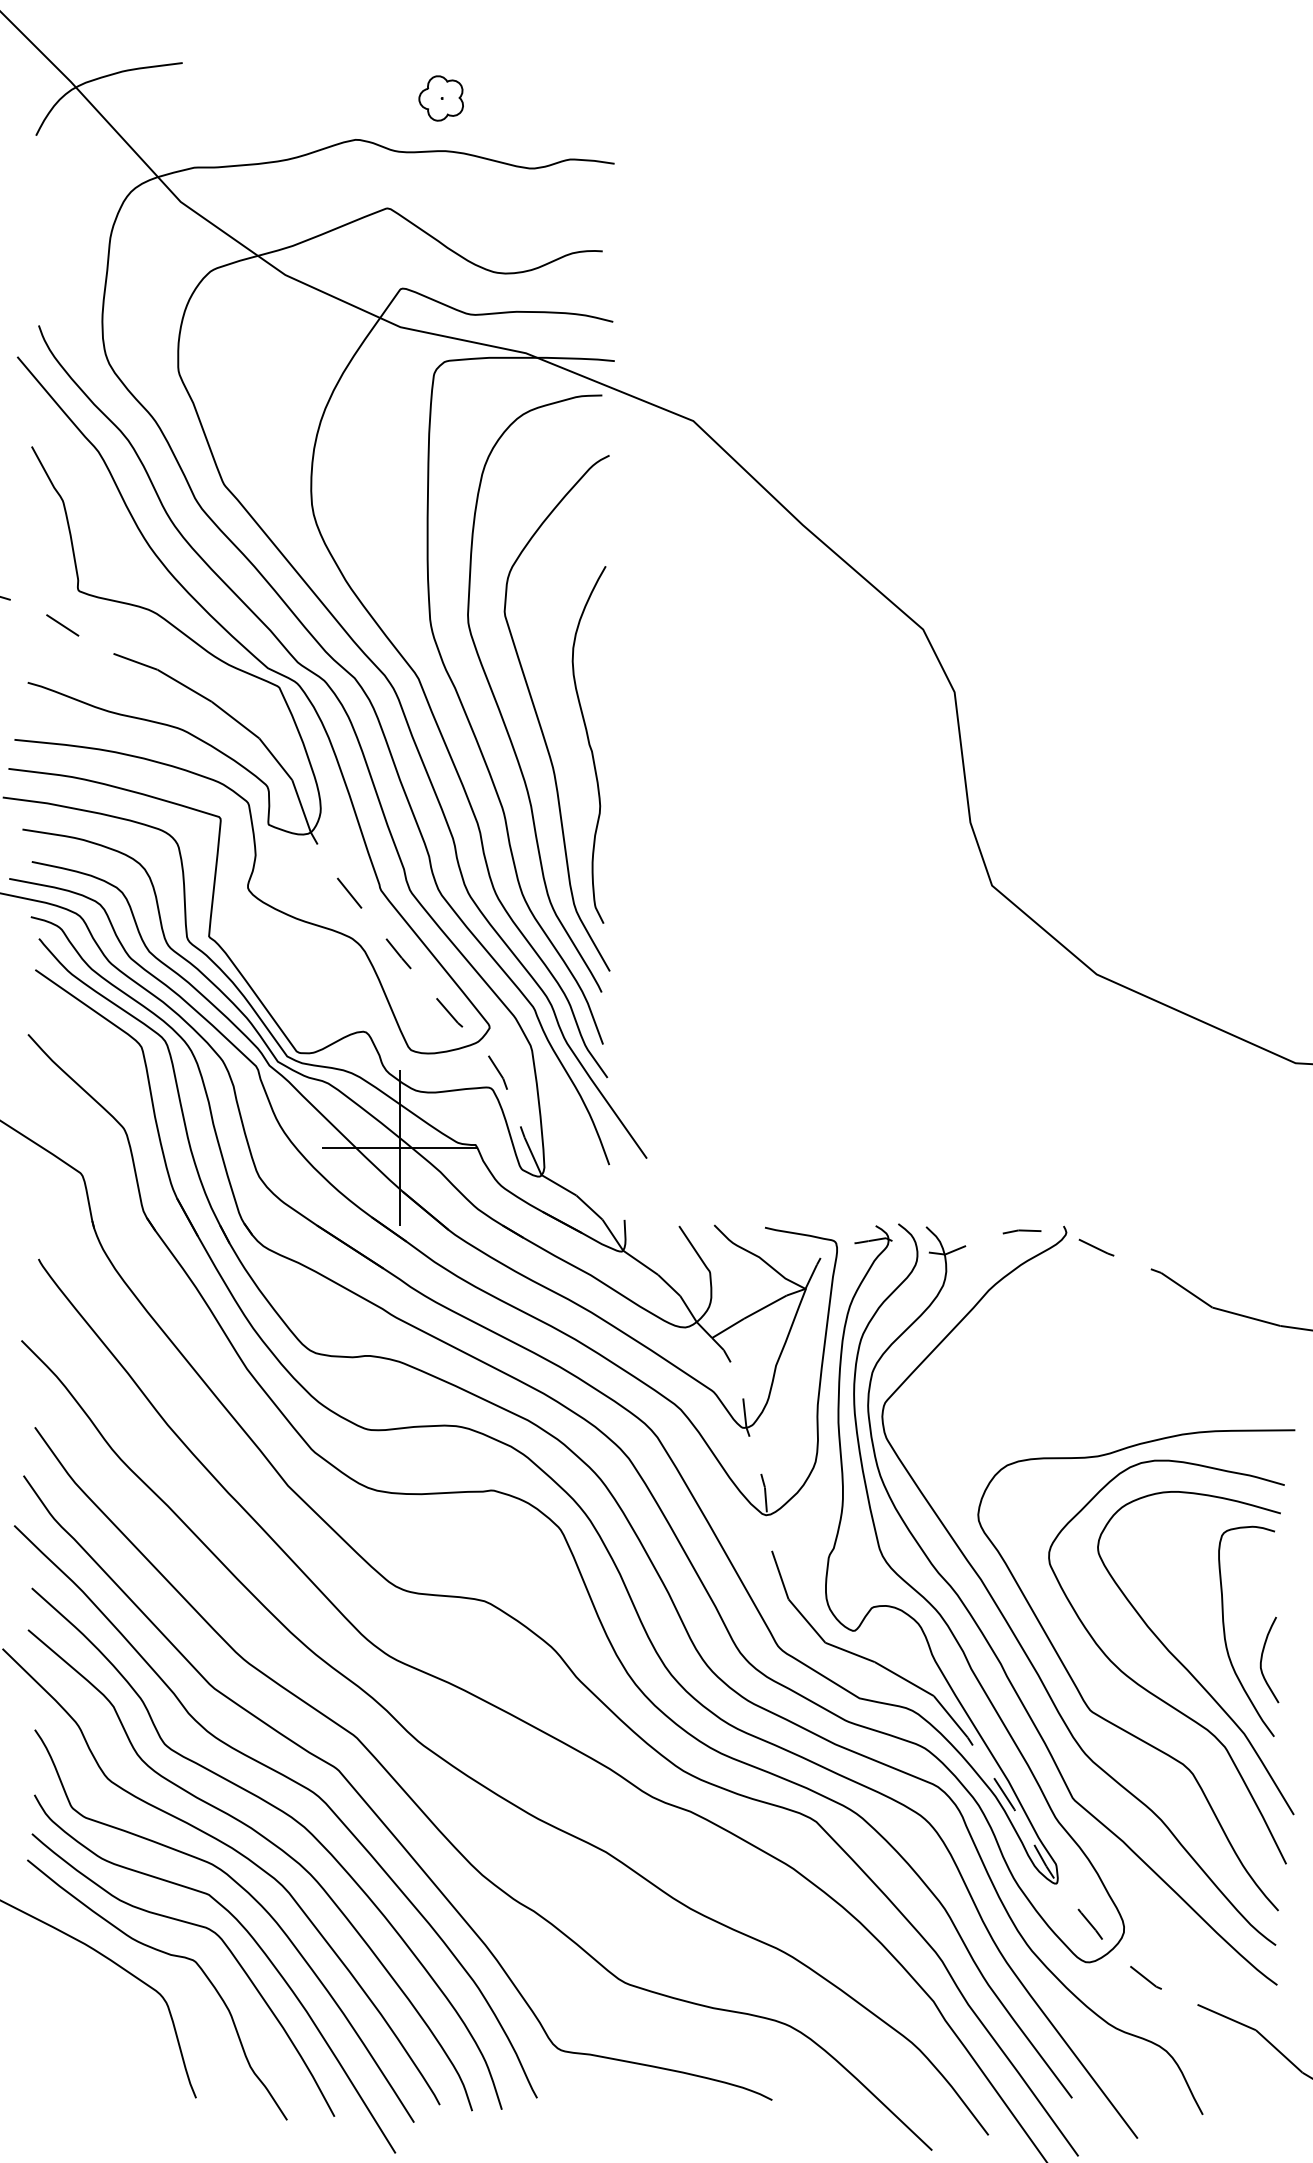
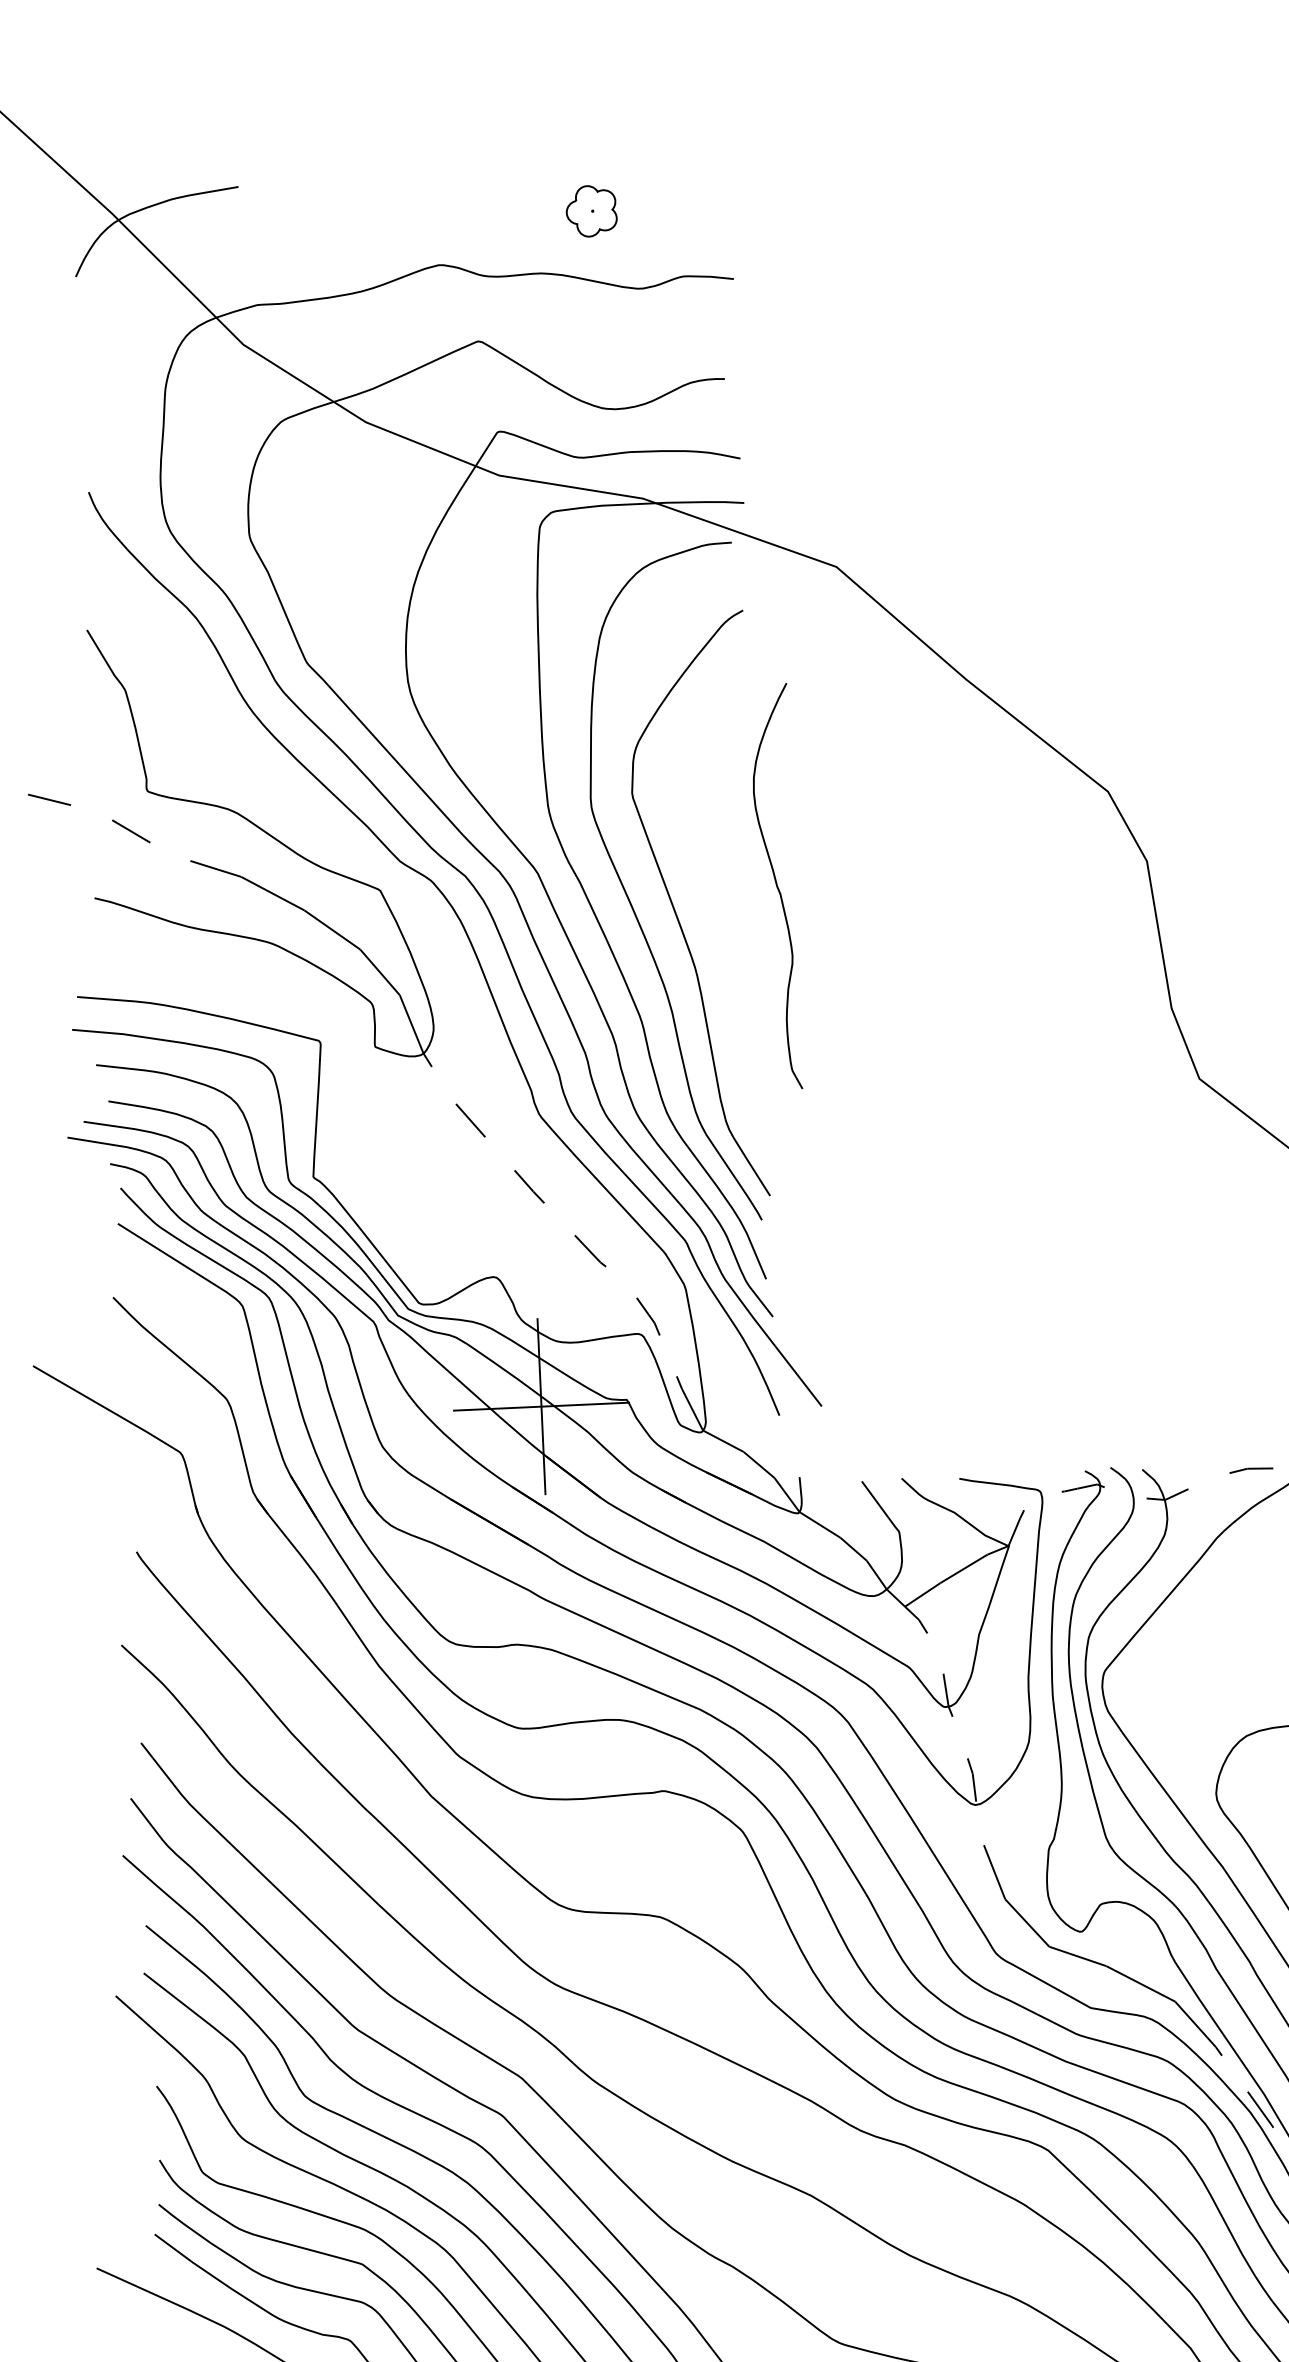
part: (440, 98) -> (590, 211), moved
curve: (270, 670) -> (369, 871), removed
curve: (588, 744) -> (776, 886), moved

